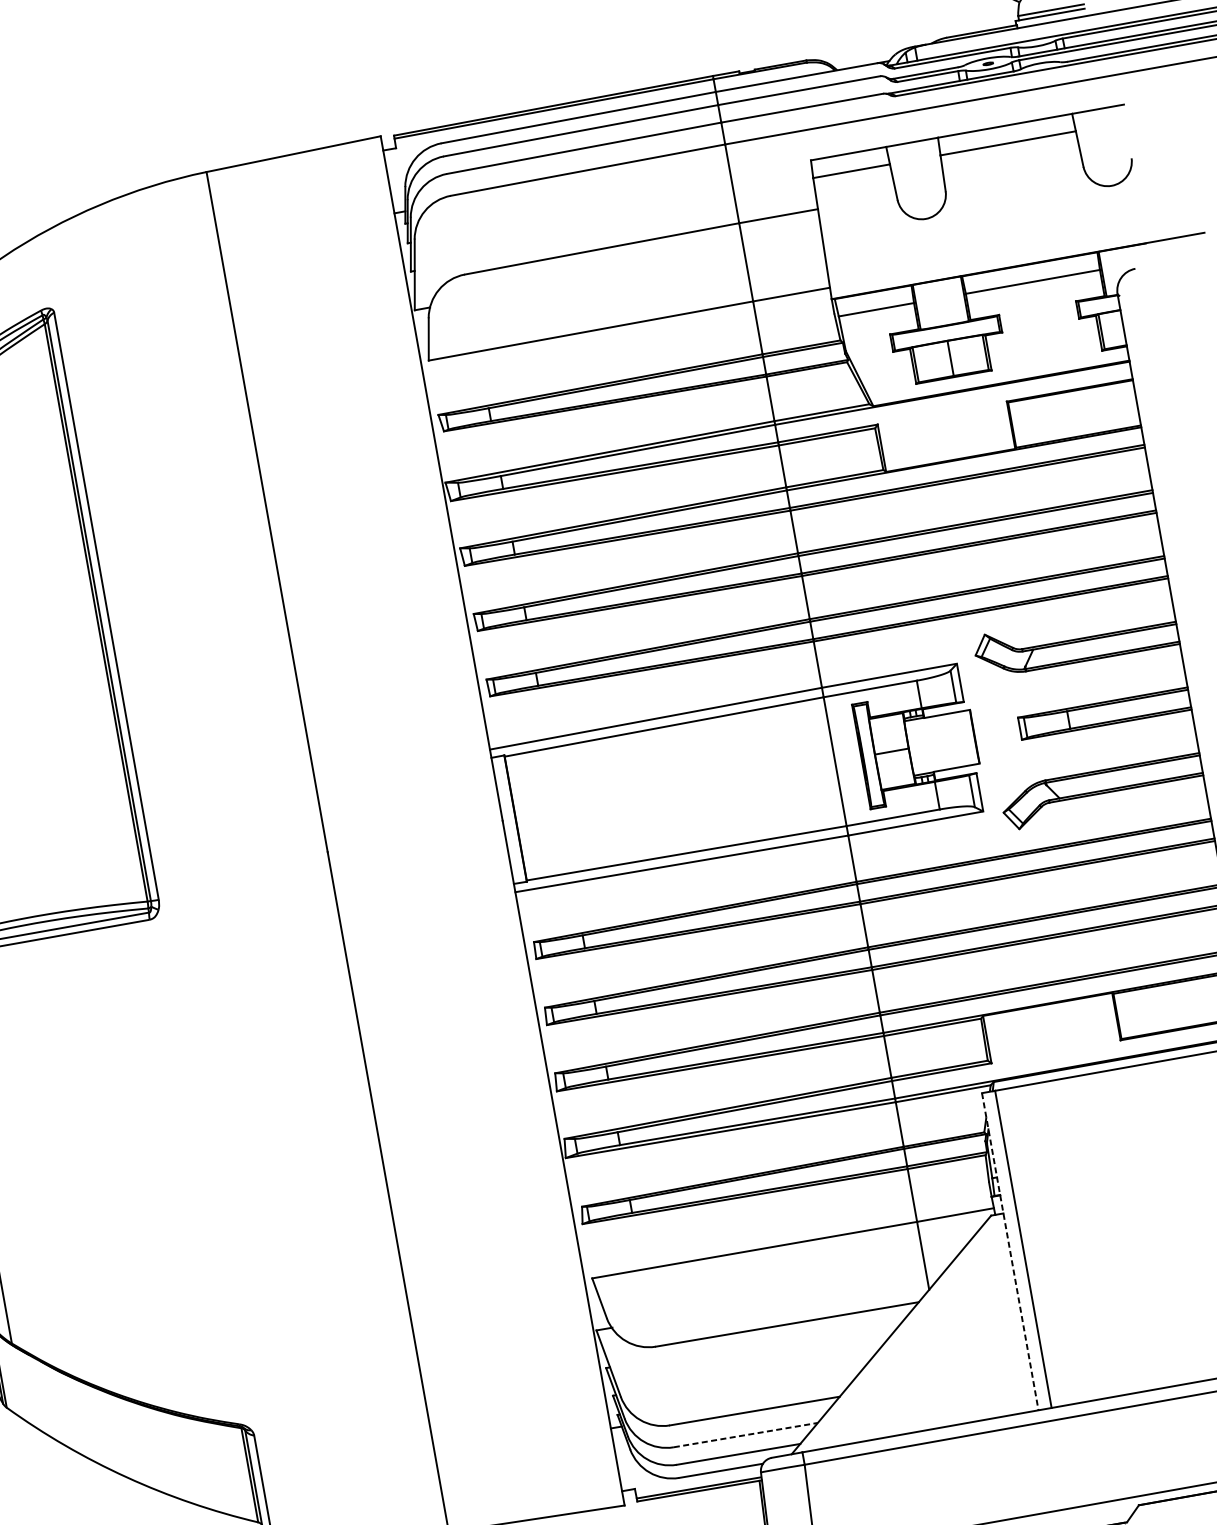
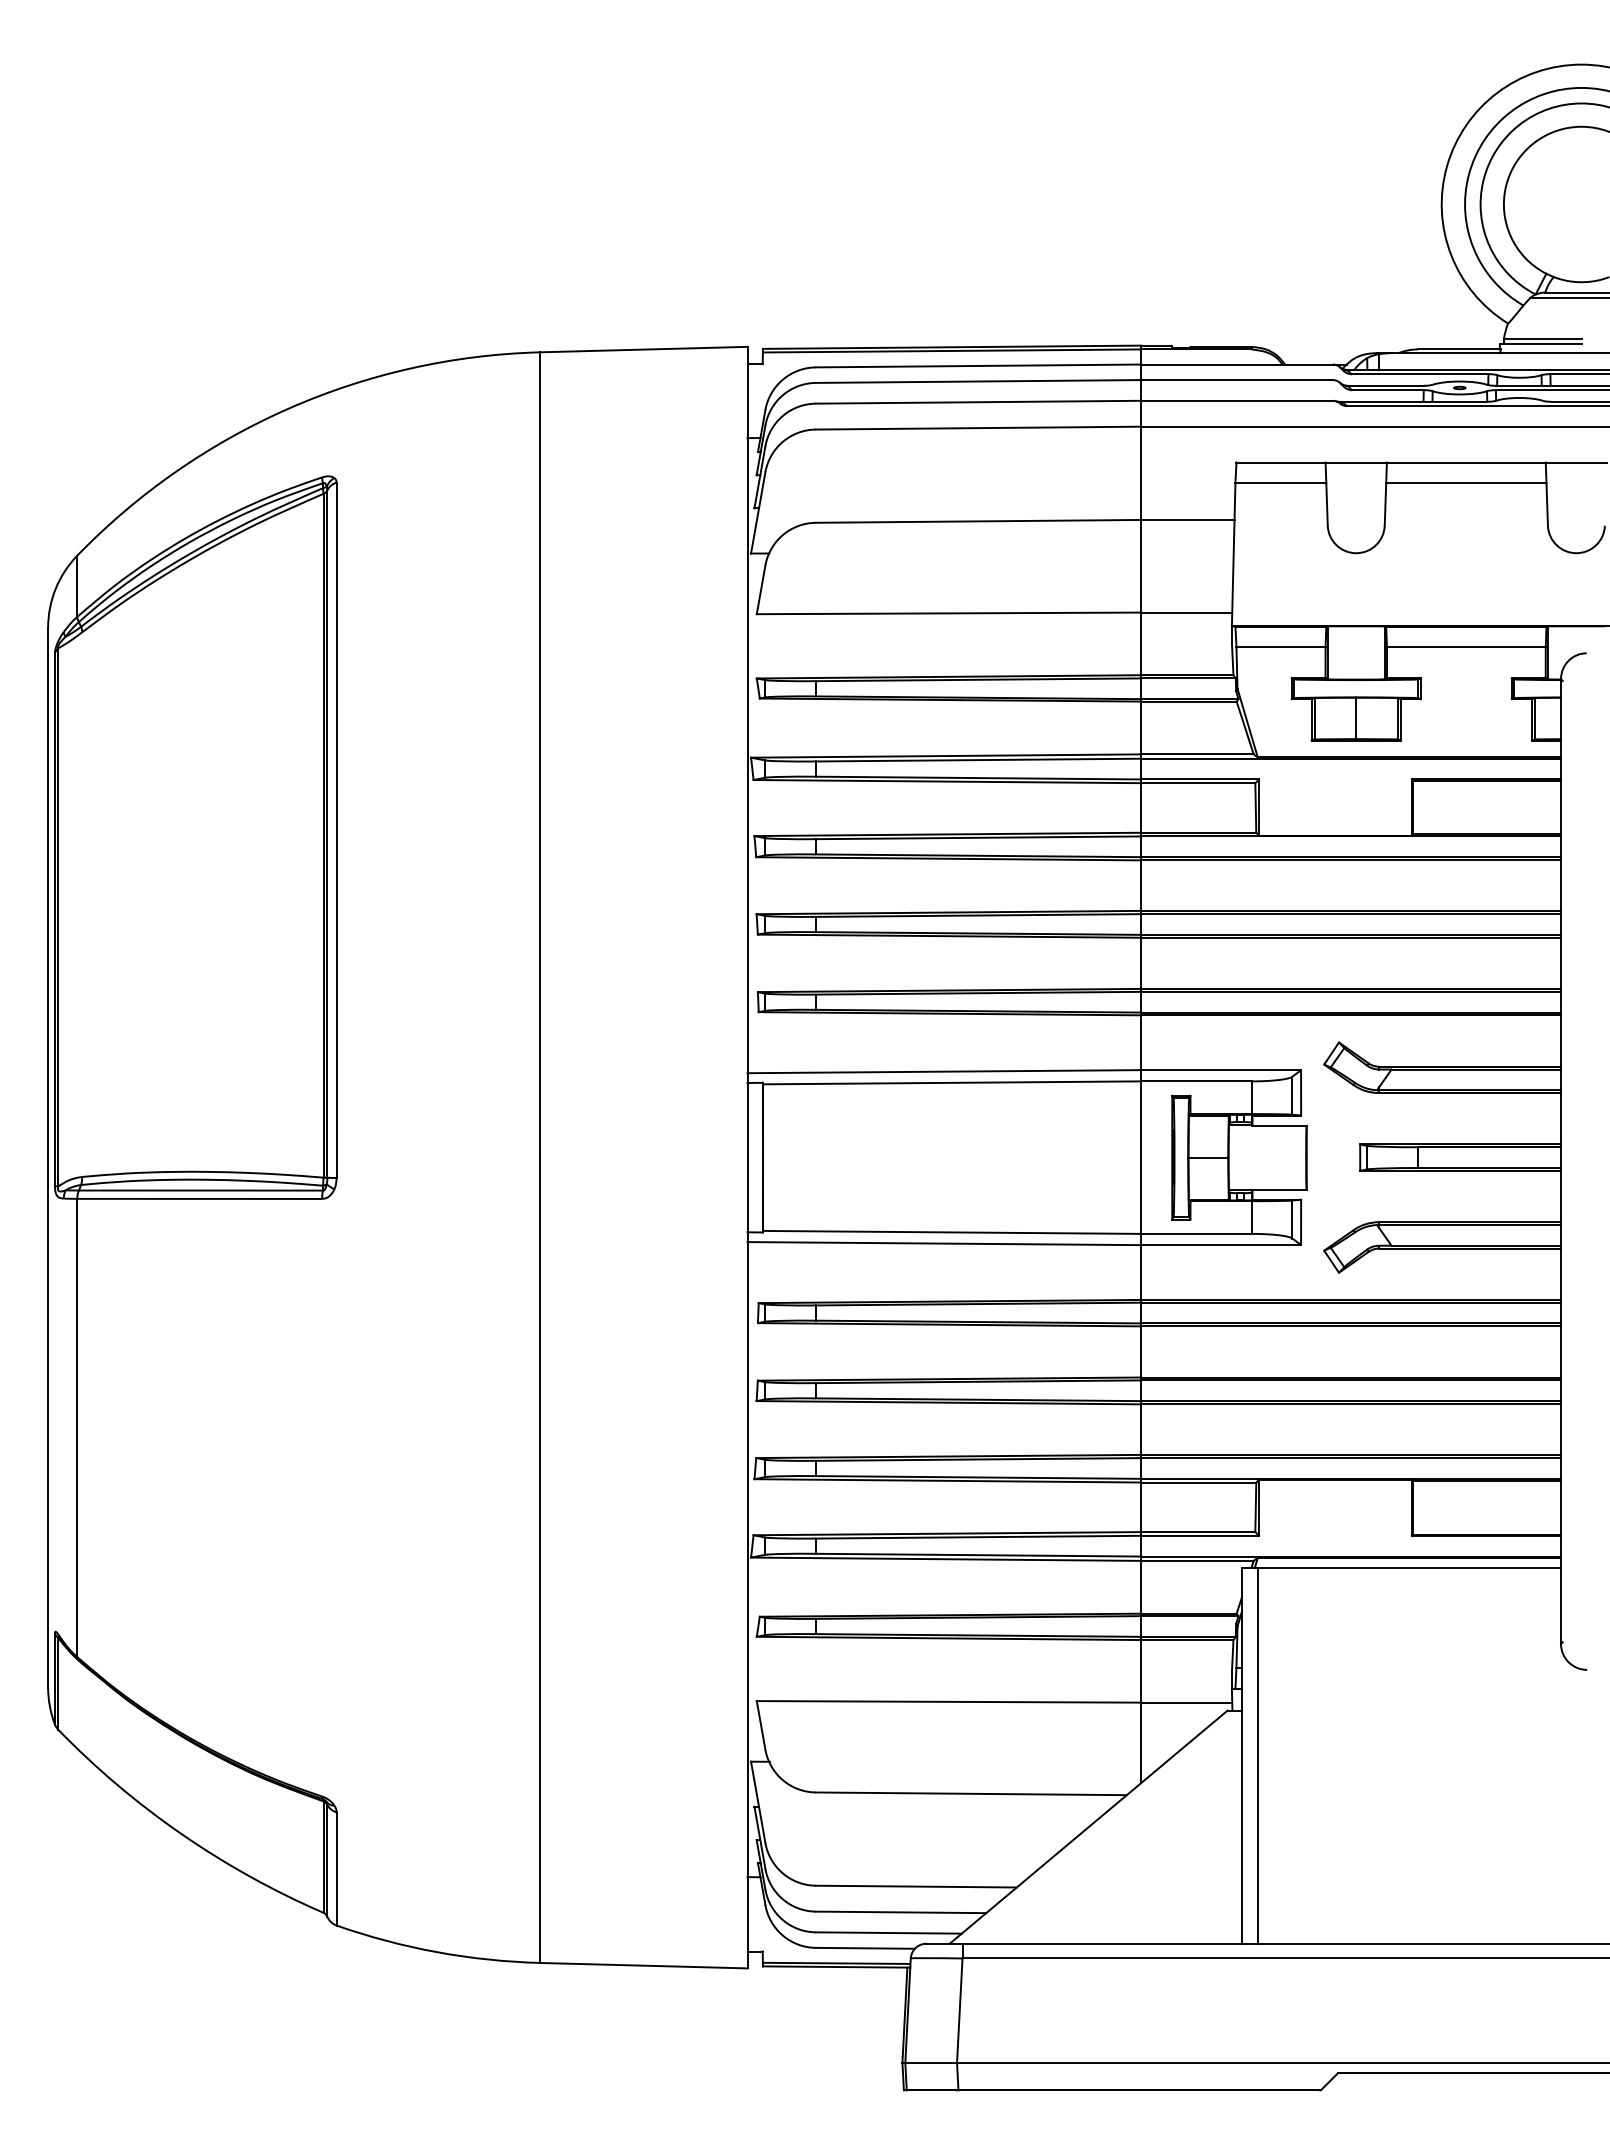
line: (1010, 1251) -> (1242, 1755), dashed -> solid
line: (746, 1435) -> (901, 1912), dashed -> solid

